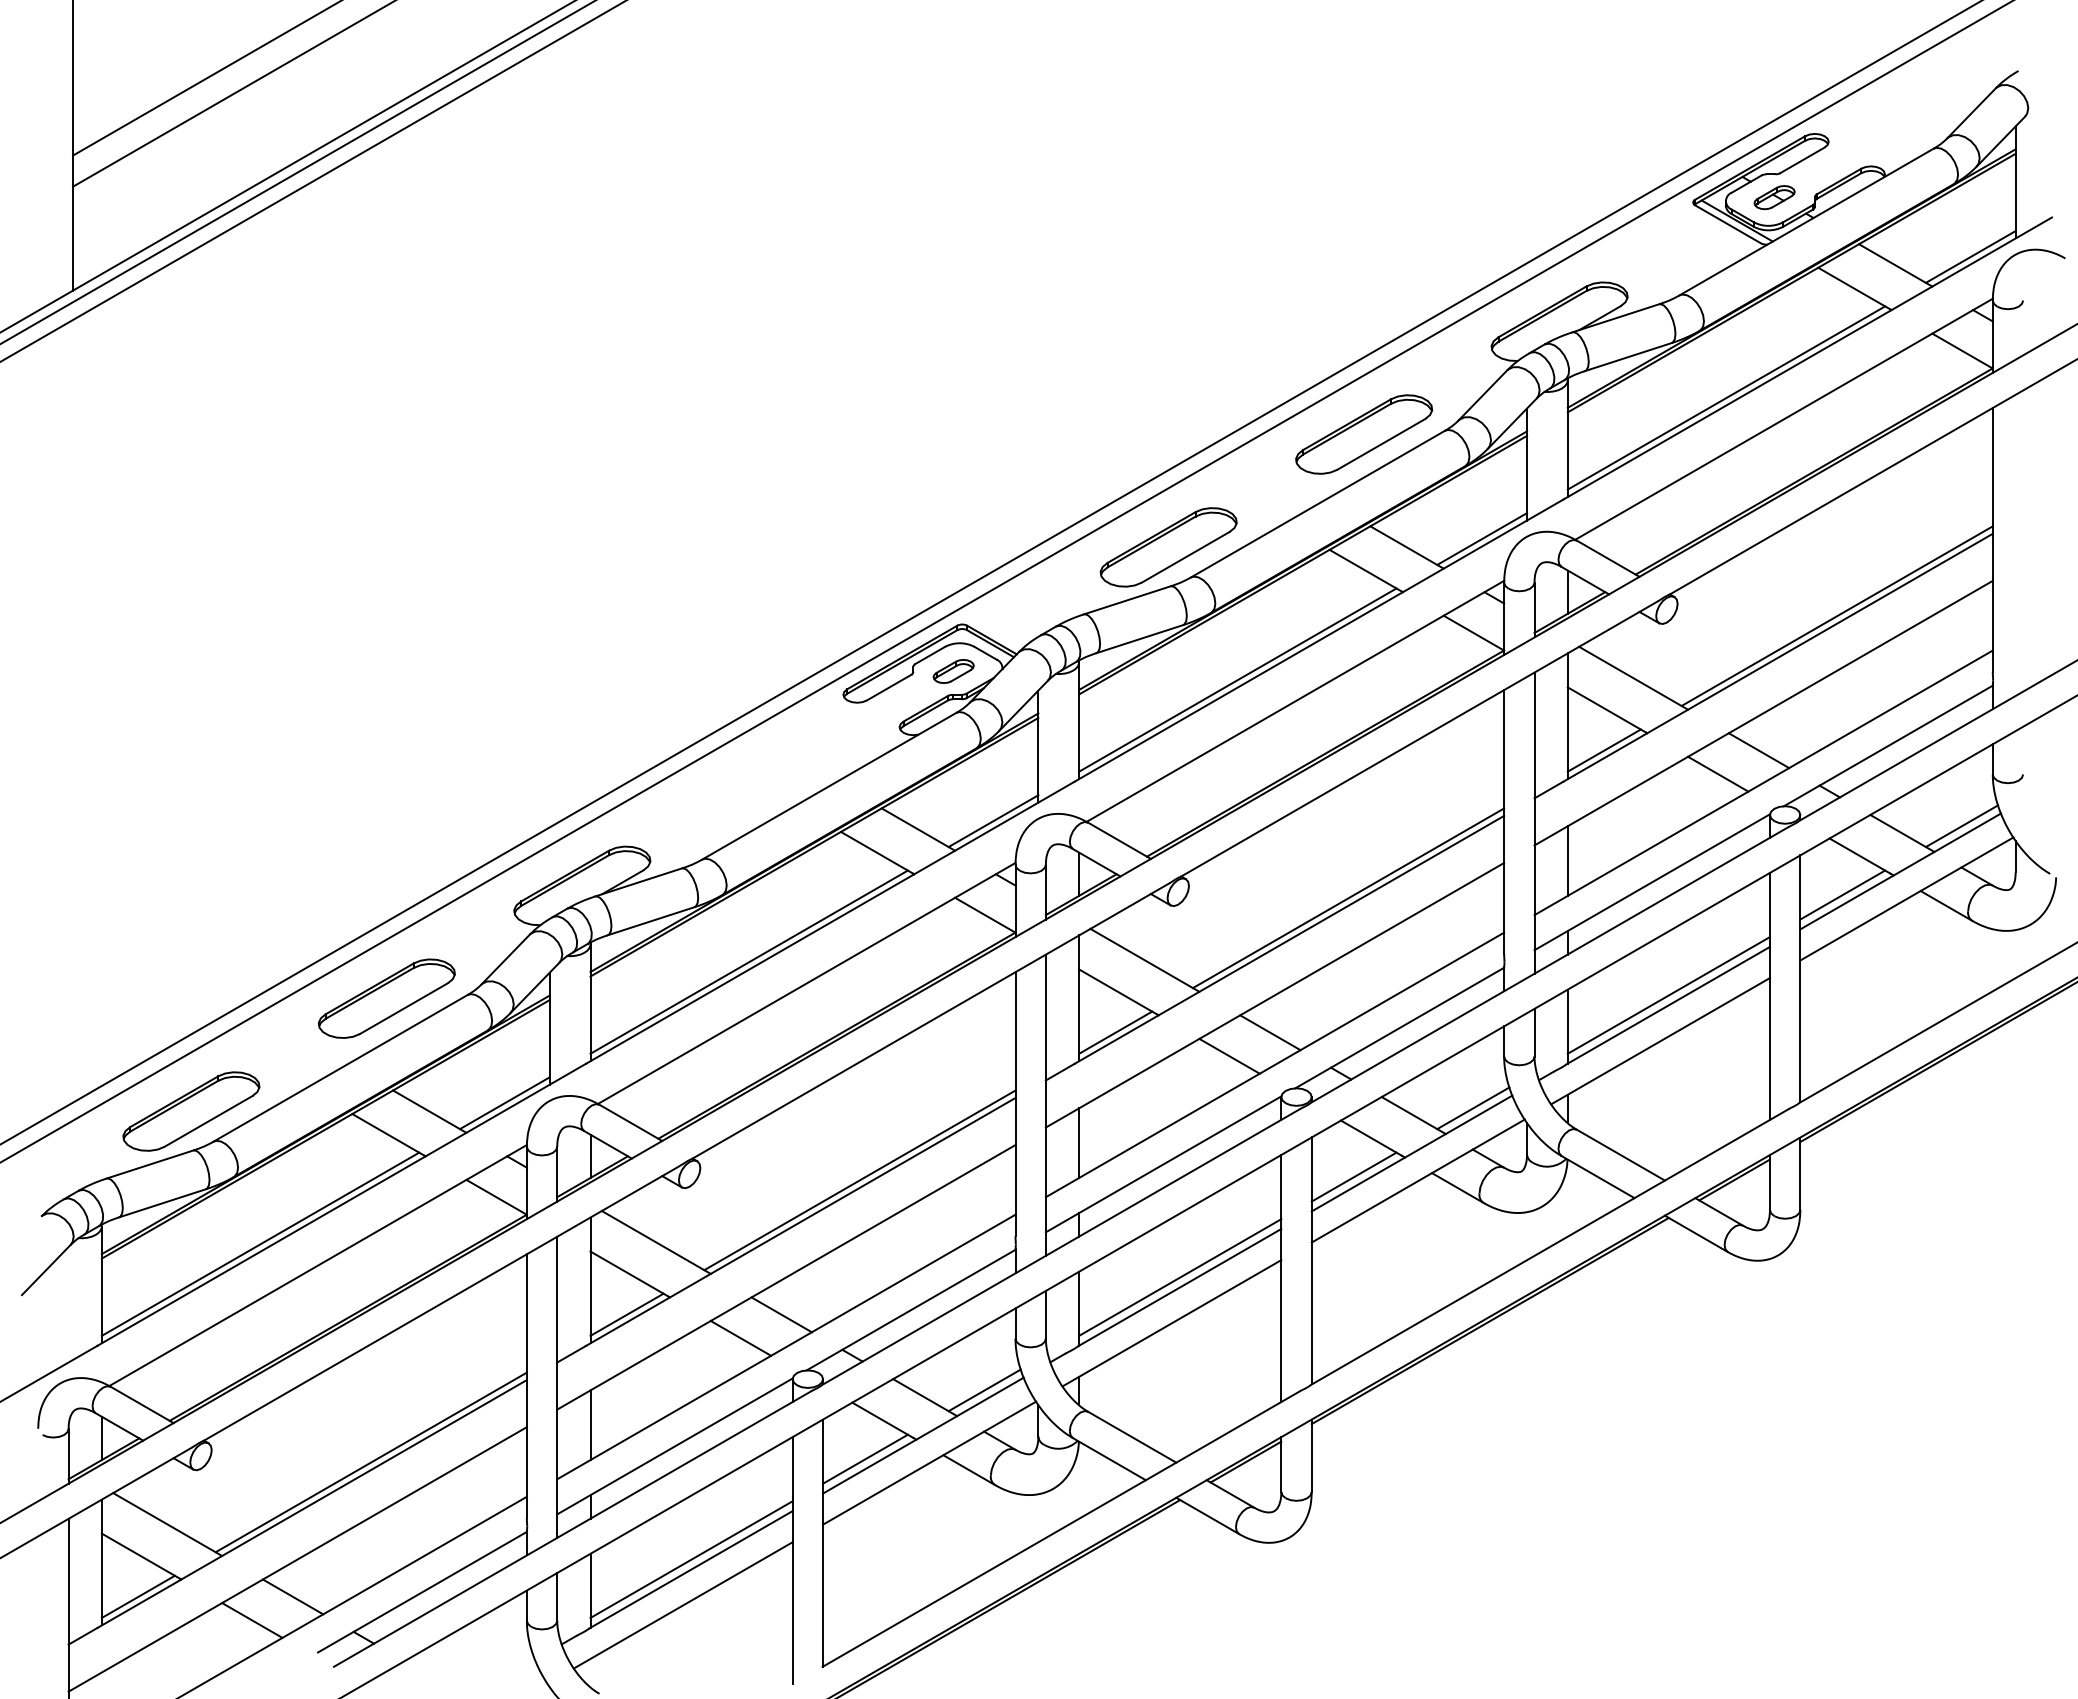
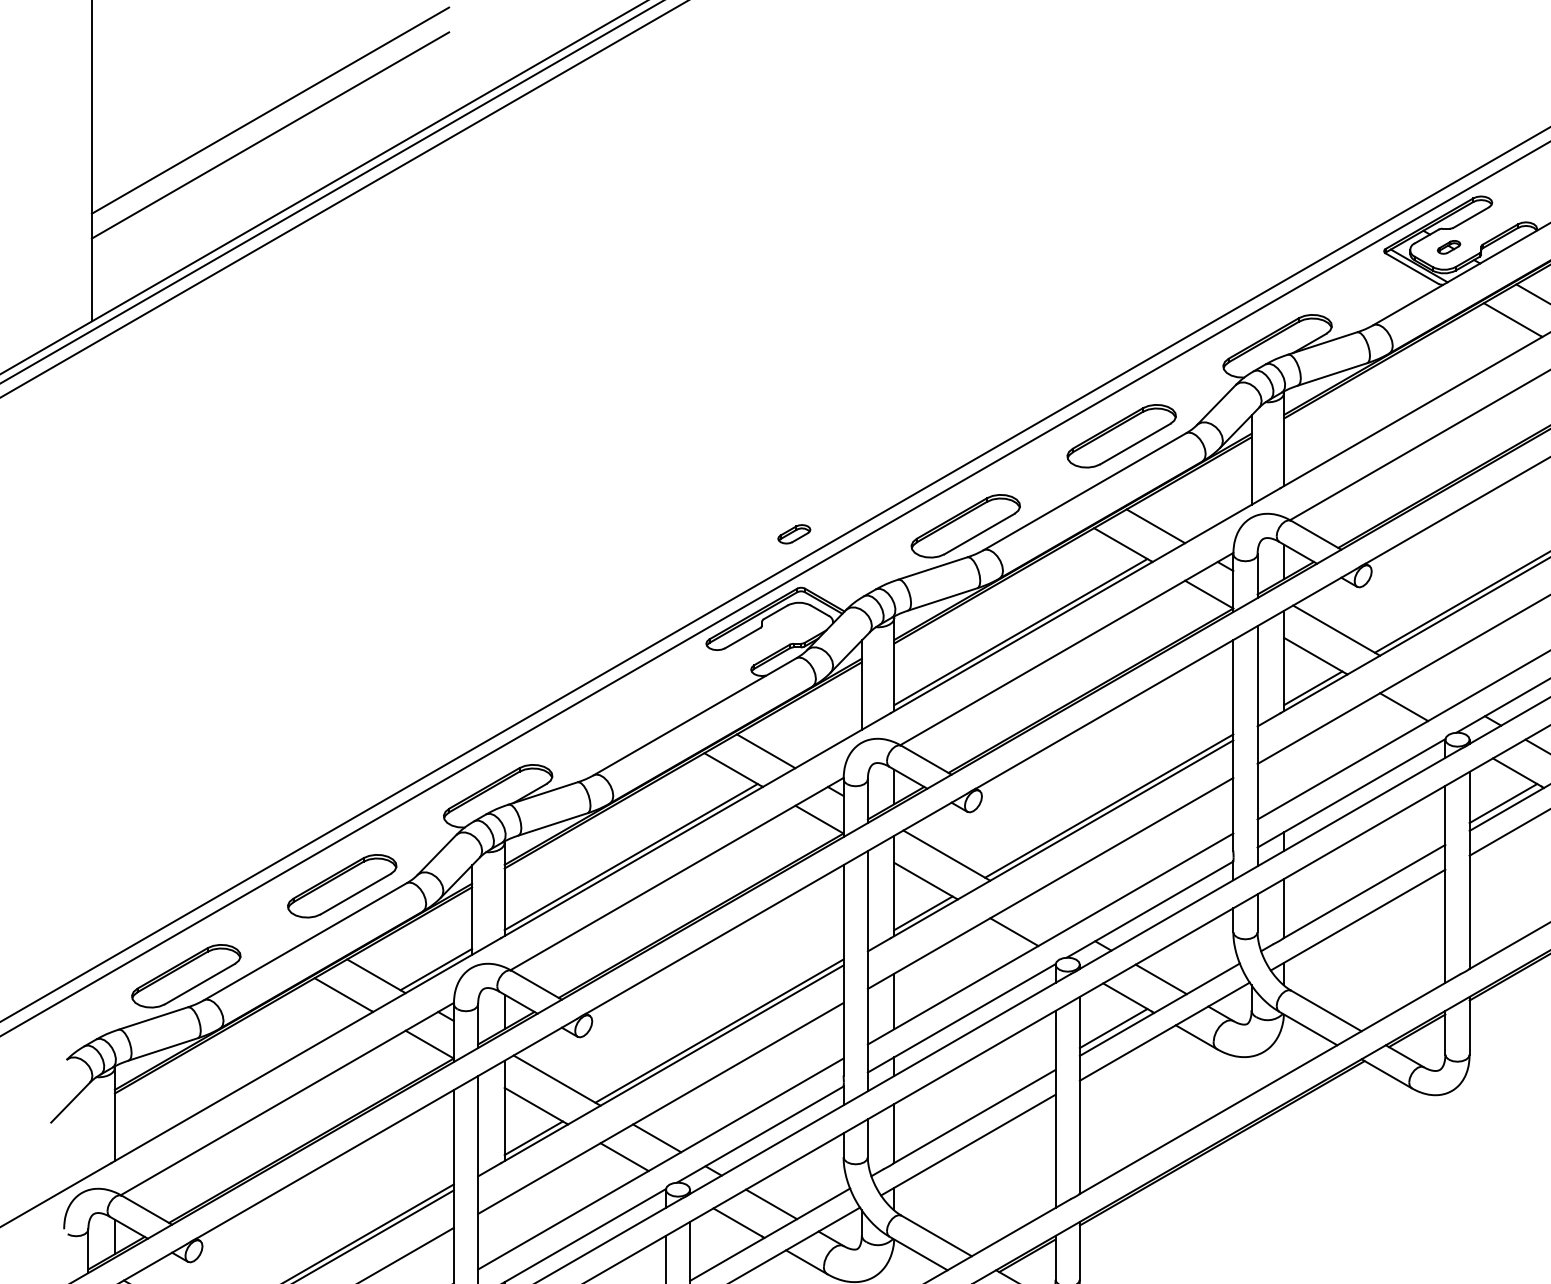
part: (1774, 197) -> (1449, 247), size x0.7
line: (1726, 397) -> (1410, 406), removed
line: (1482, 538) -> (1216, 519), removed
part: (953, 671) -> (794, 534), moved
line: (1758, 750) -> (1436, 688), removed
line: (993, 821) -> (826, 744), removed
line: (1567, 860) -> (1283, 775), removed
line: (1668, 995) -> (1364, 883), removed
line: (1270, 1032) -> (1047, 913), removed
line: (1473, 1108) -> (1208, 973), removed
line: (260, 1243) -> (241, 1081), removed
line: (1180, 1277) -> (975, 1108), removed
line: (984, 1390) -> (818, 1198), removed
line: (590, 1425) -> (504, 1226), removed
line: (865, 1458) -> (723, 1252), removed

